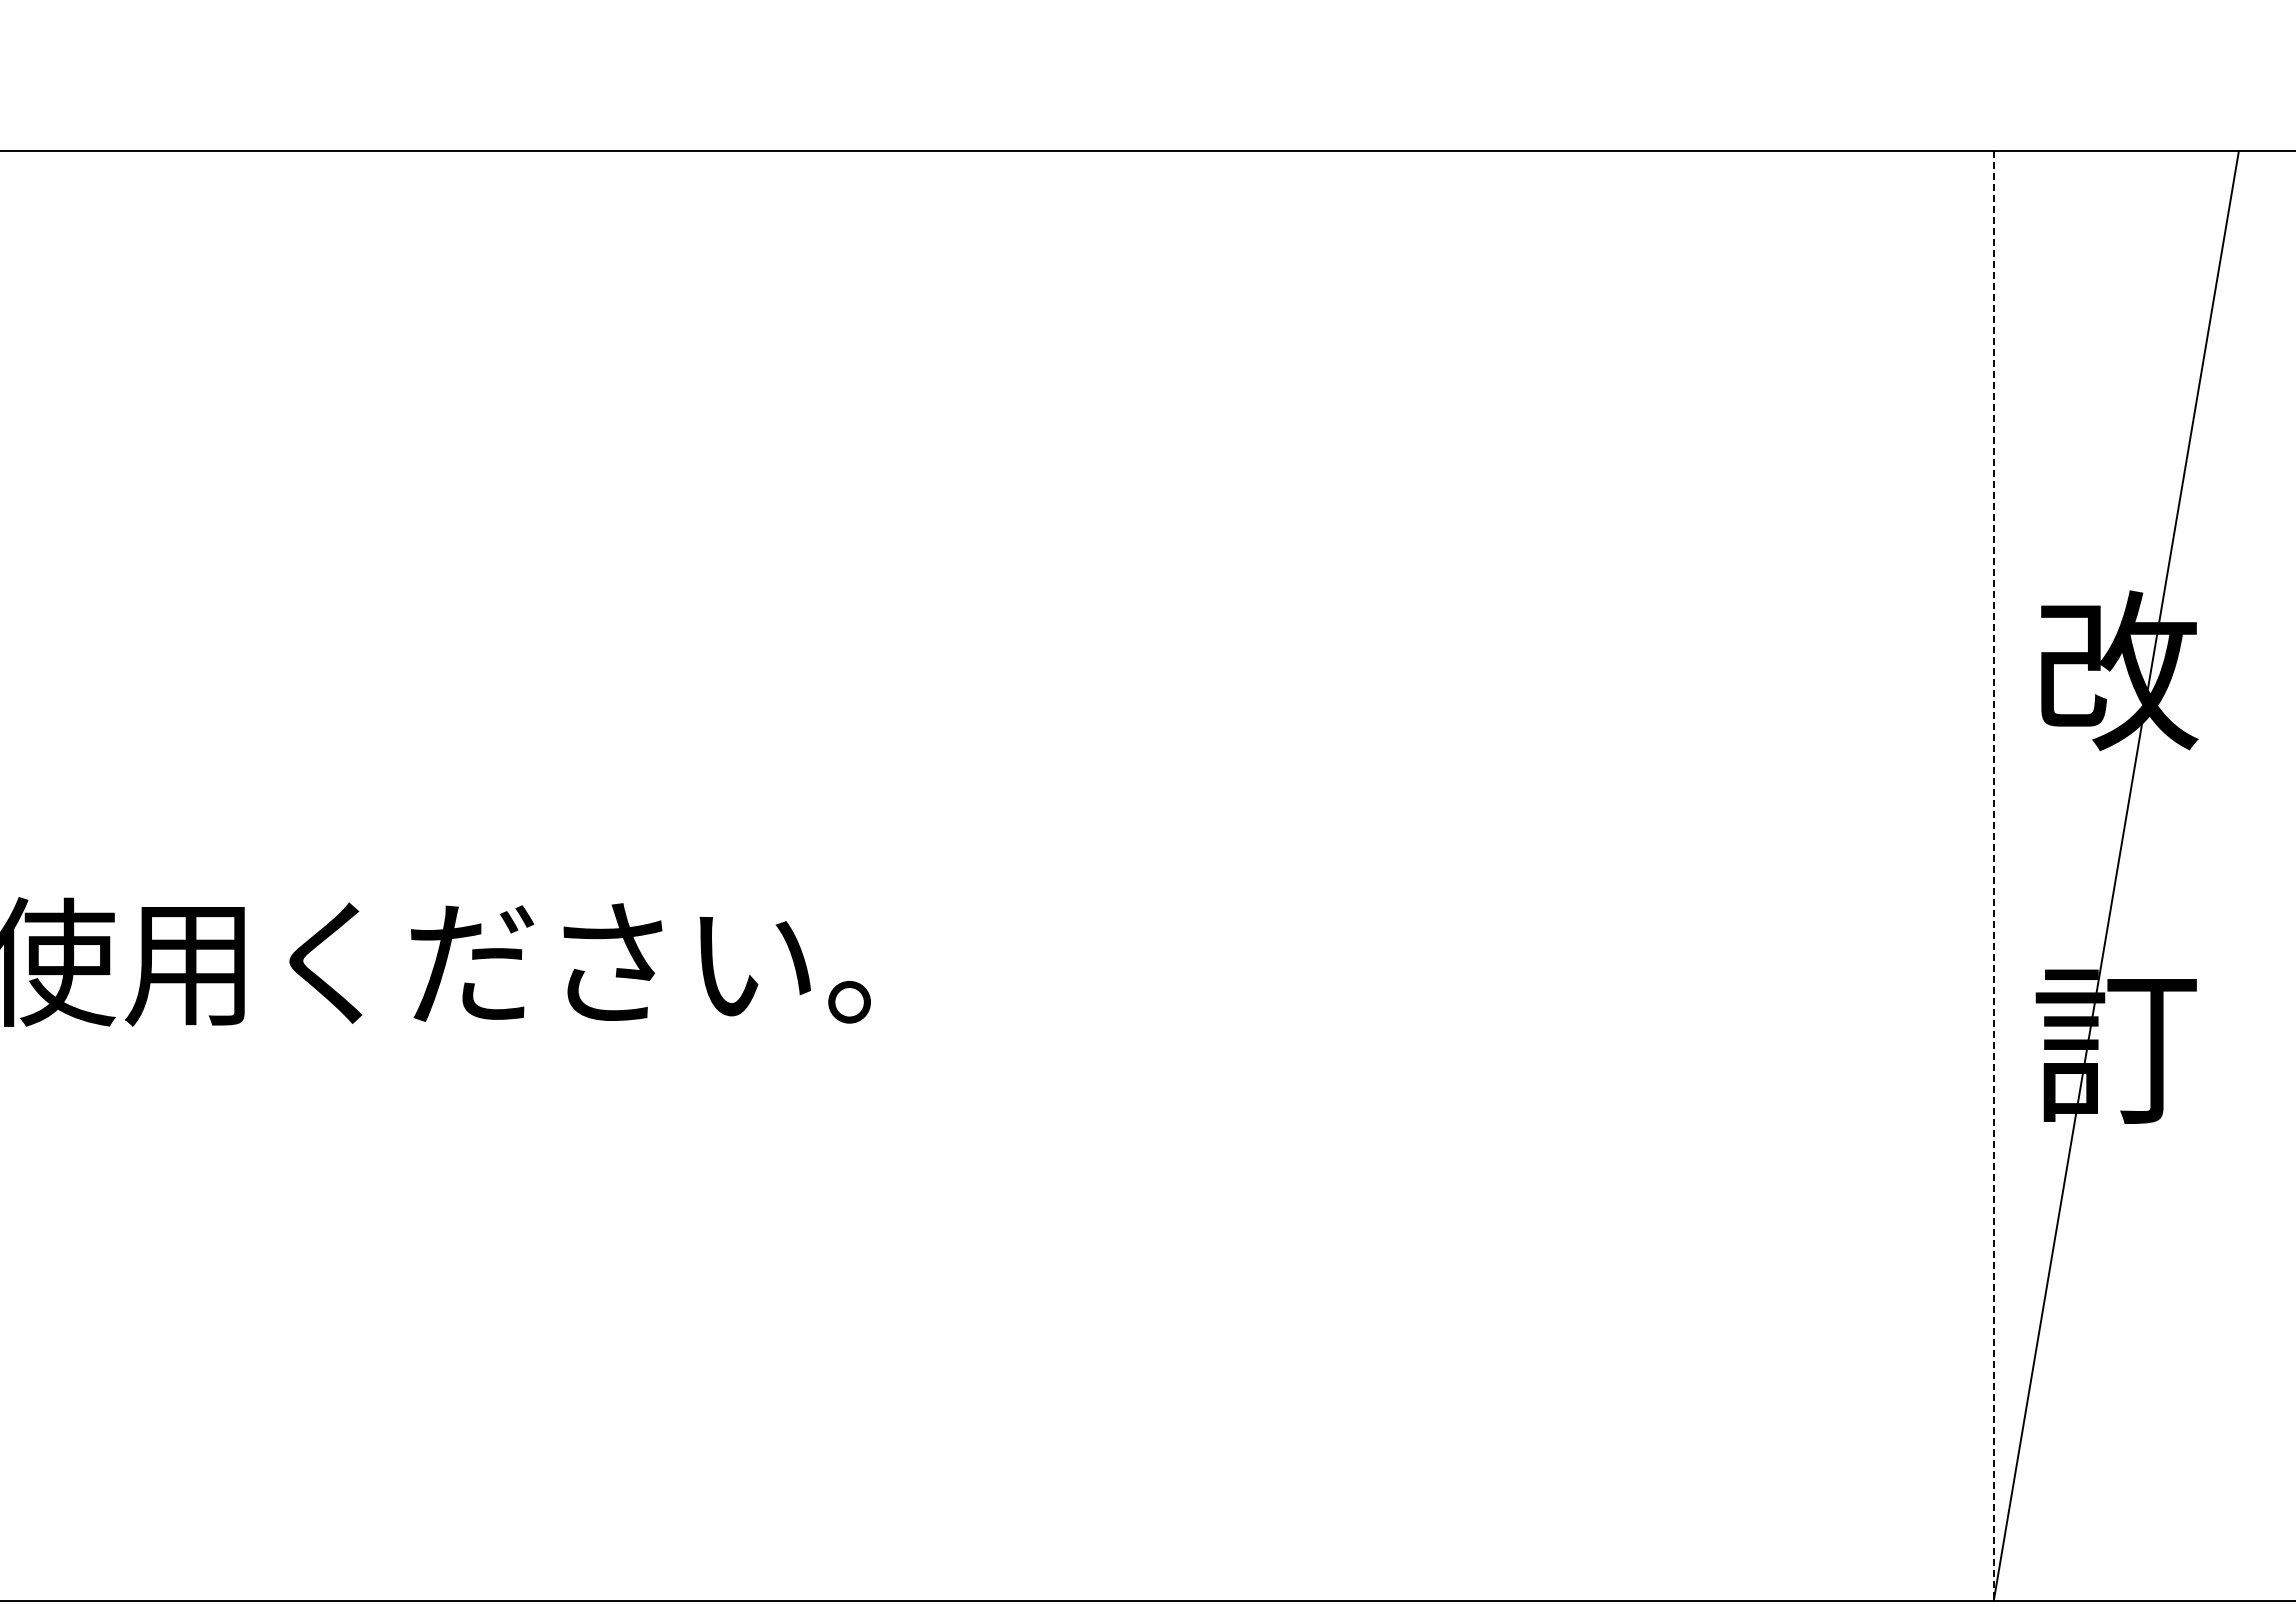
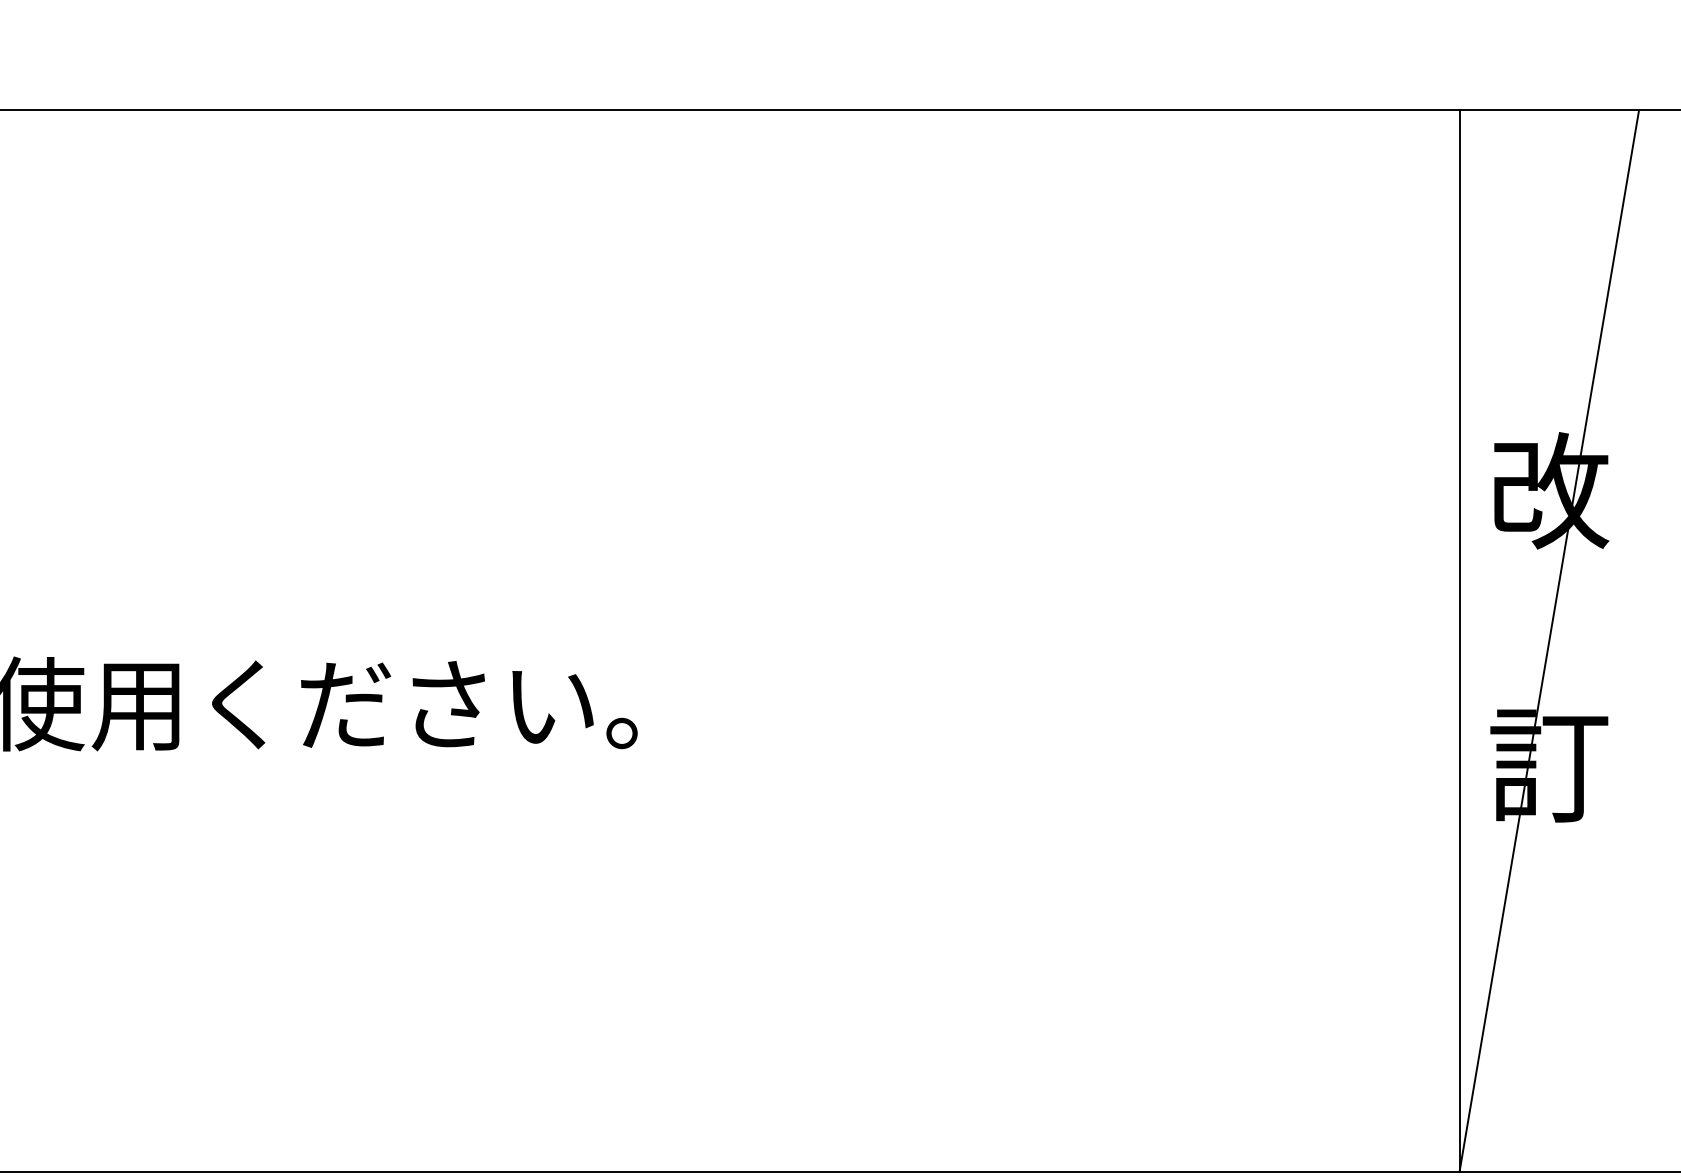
line: (1993, 876) -> (1459, 641), dashed -> solid

